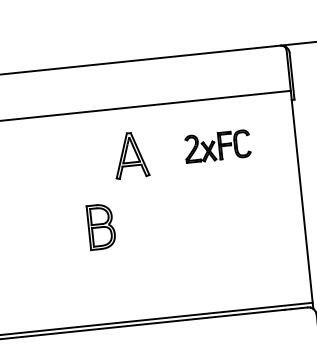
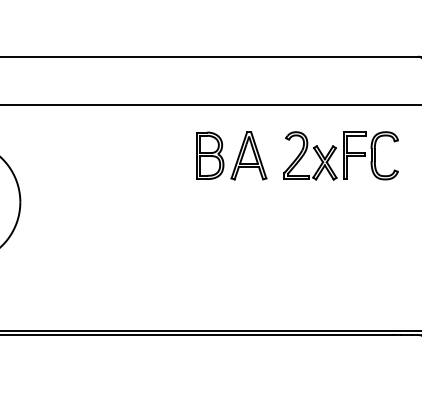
part: (217, 146) -> (340, 155), size x1.67
part: (101, 226) -> (210, 155), moved

